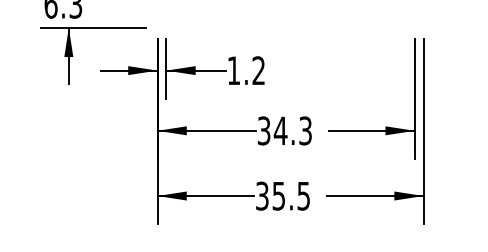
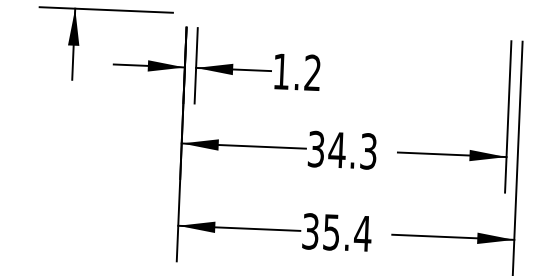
text: (303, 196) -> (362, 234), 35.5 -> 35.4

